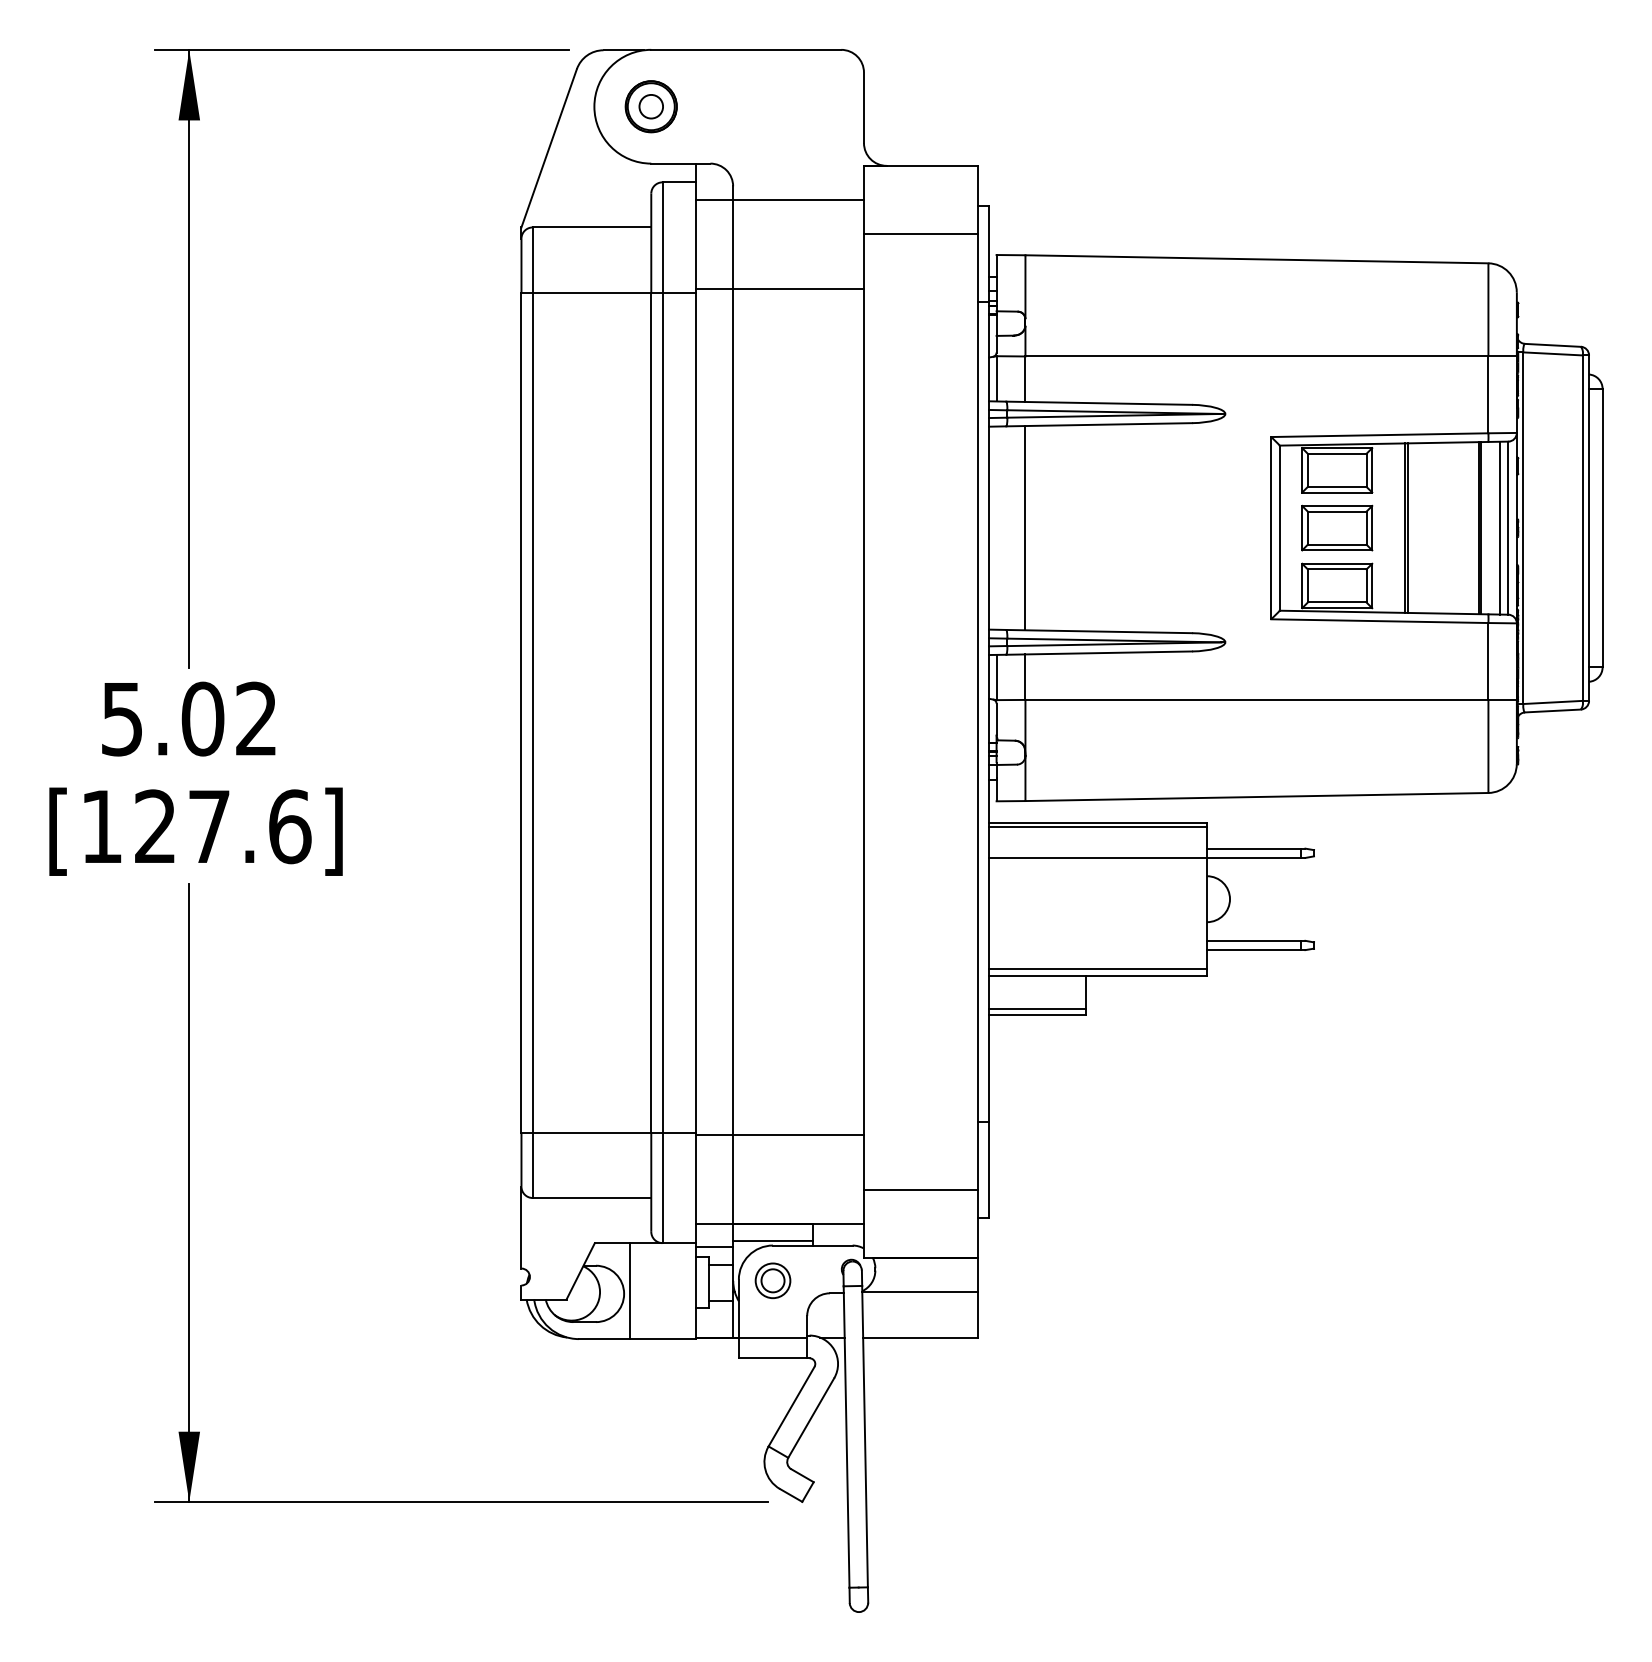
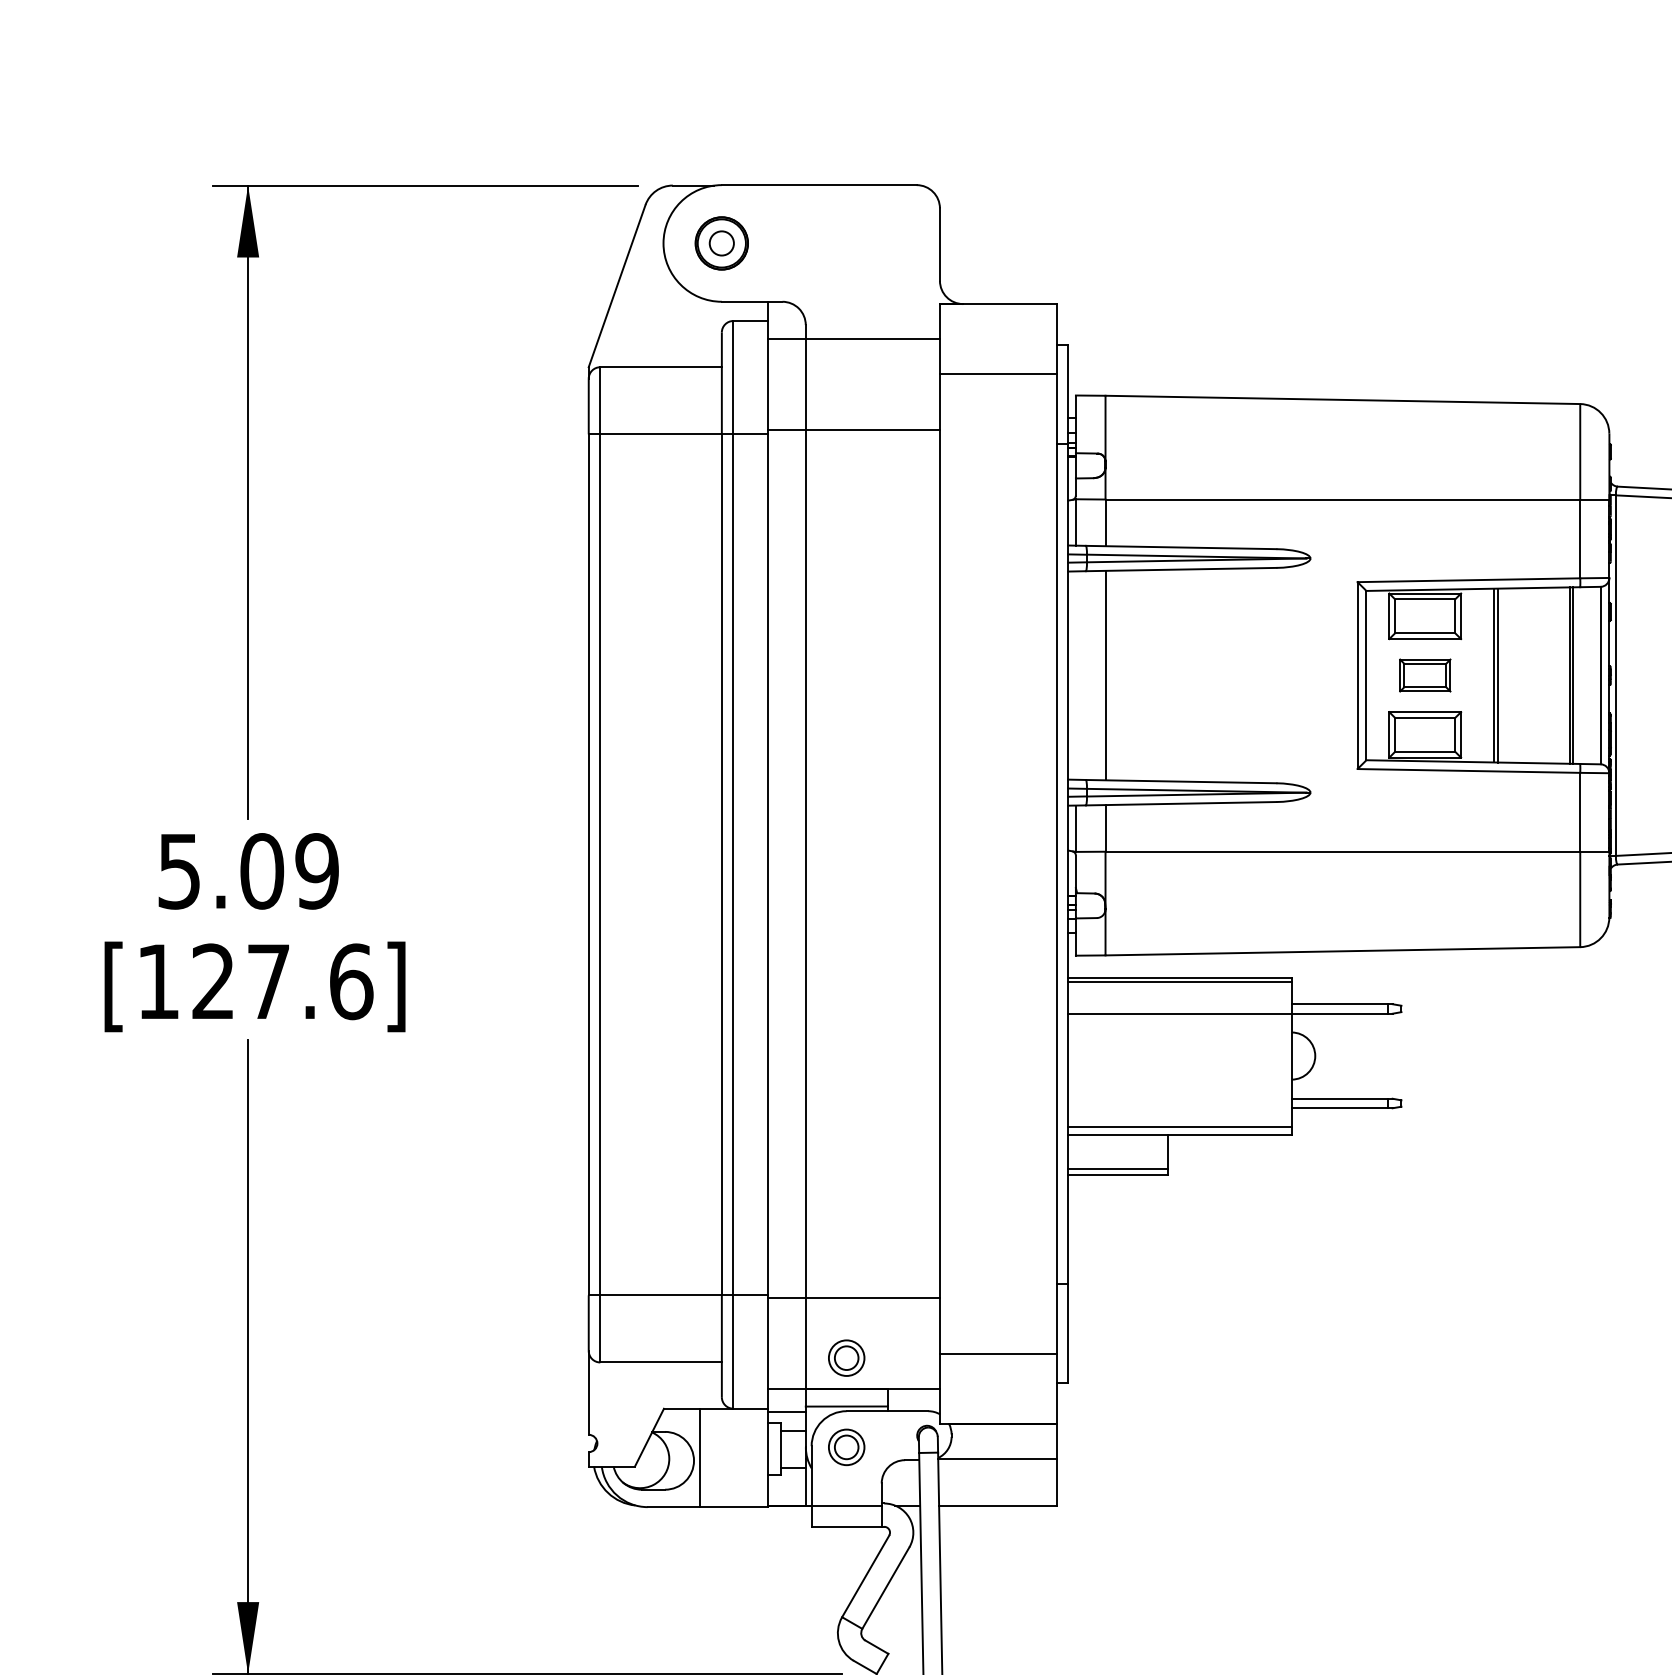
part: (1337, 527) -> (1425, 674), size x0.7
line: (1499, 527) -> (1591, 674), removed
text: (256, 718) -> (317, 870), 5.02 -> 5.09
part: (772, 1193) -> (846, 1357), added

